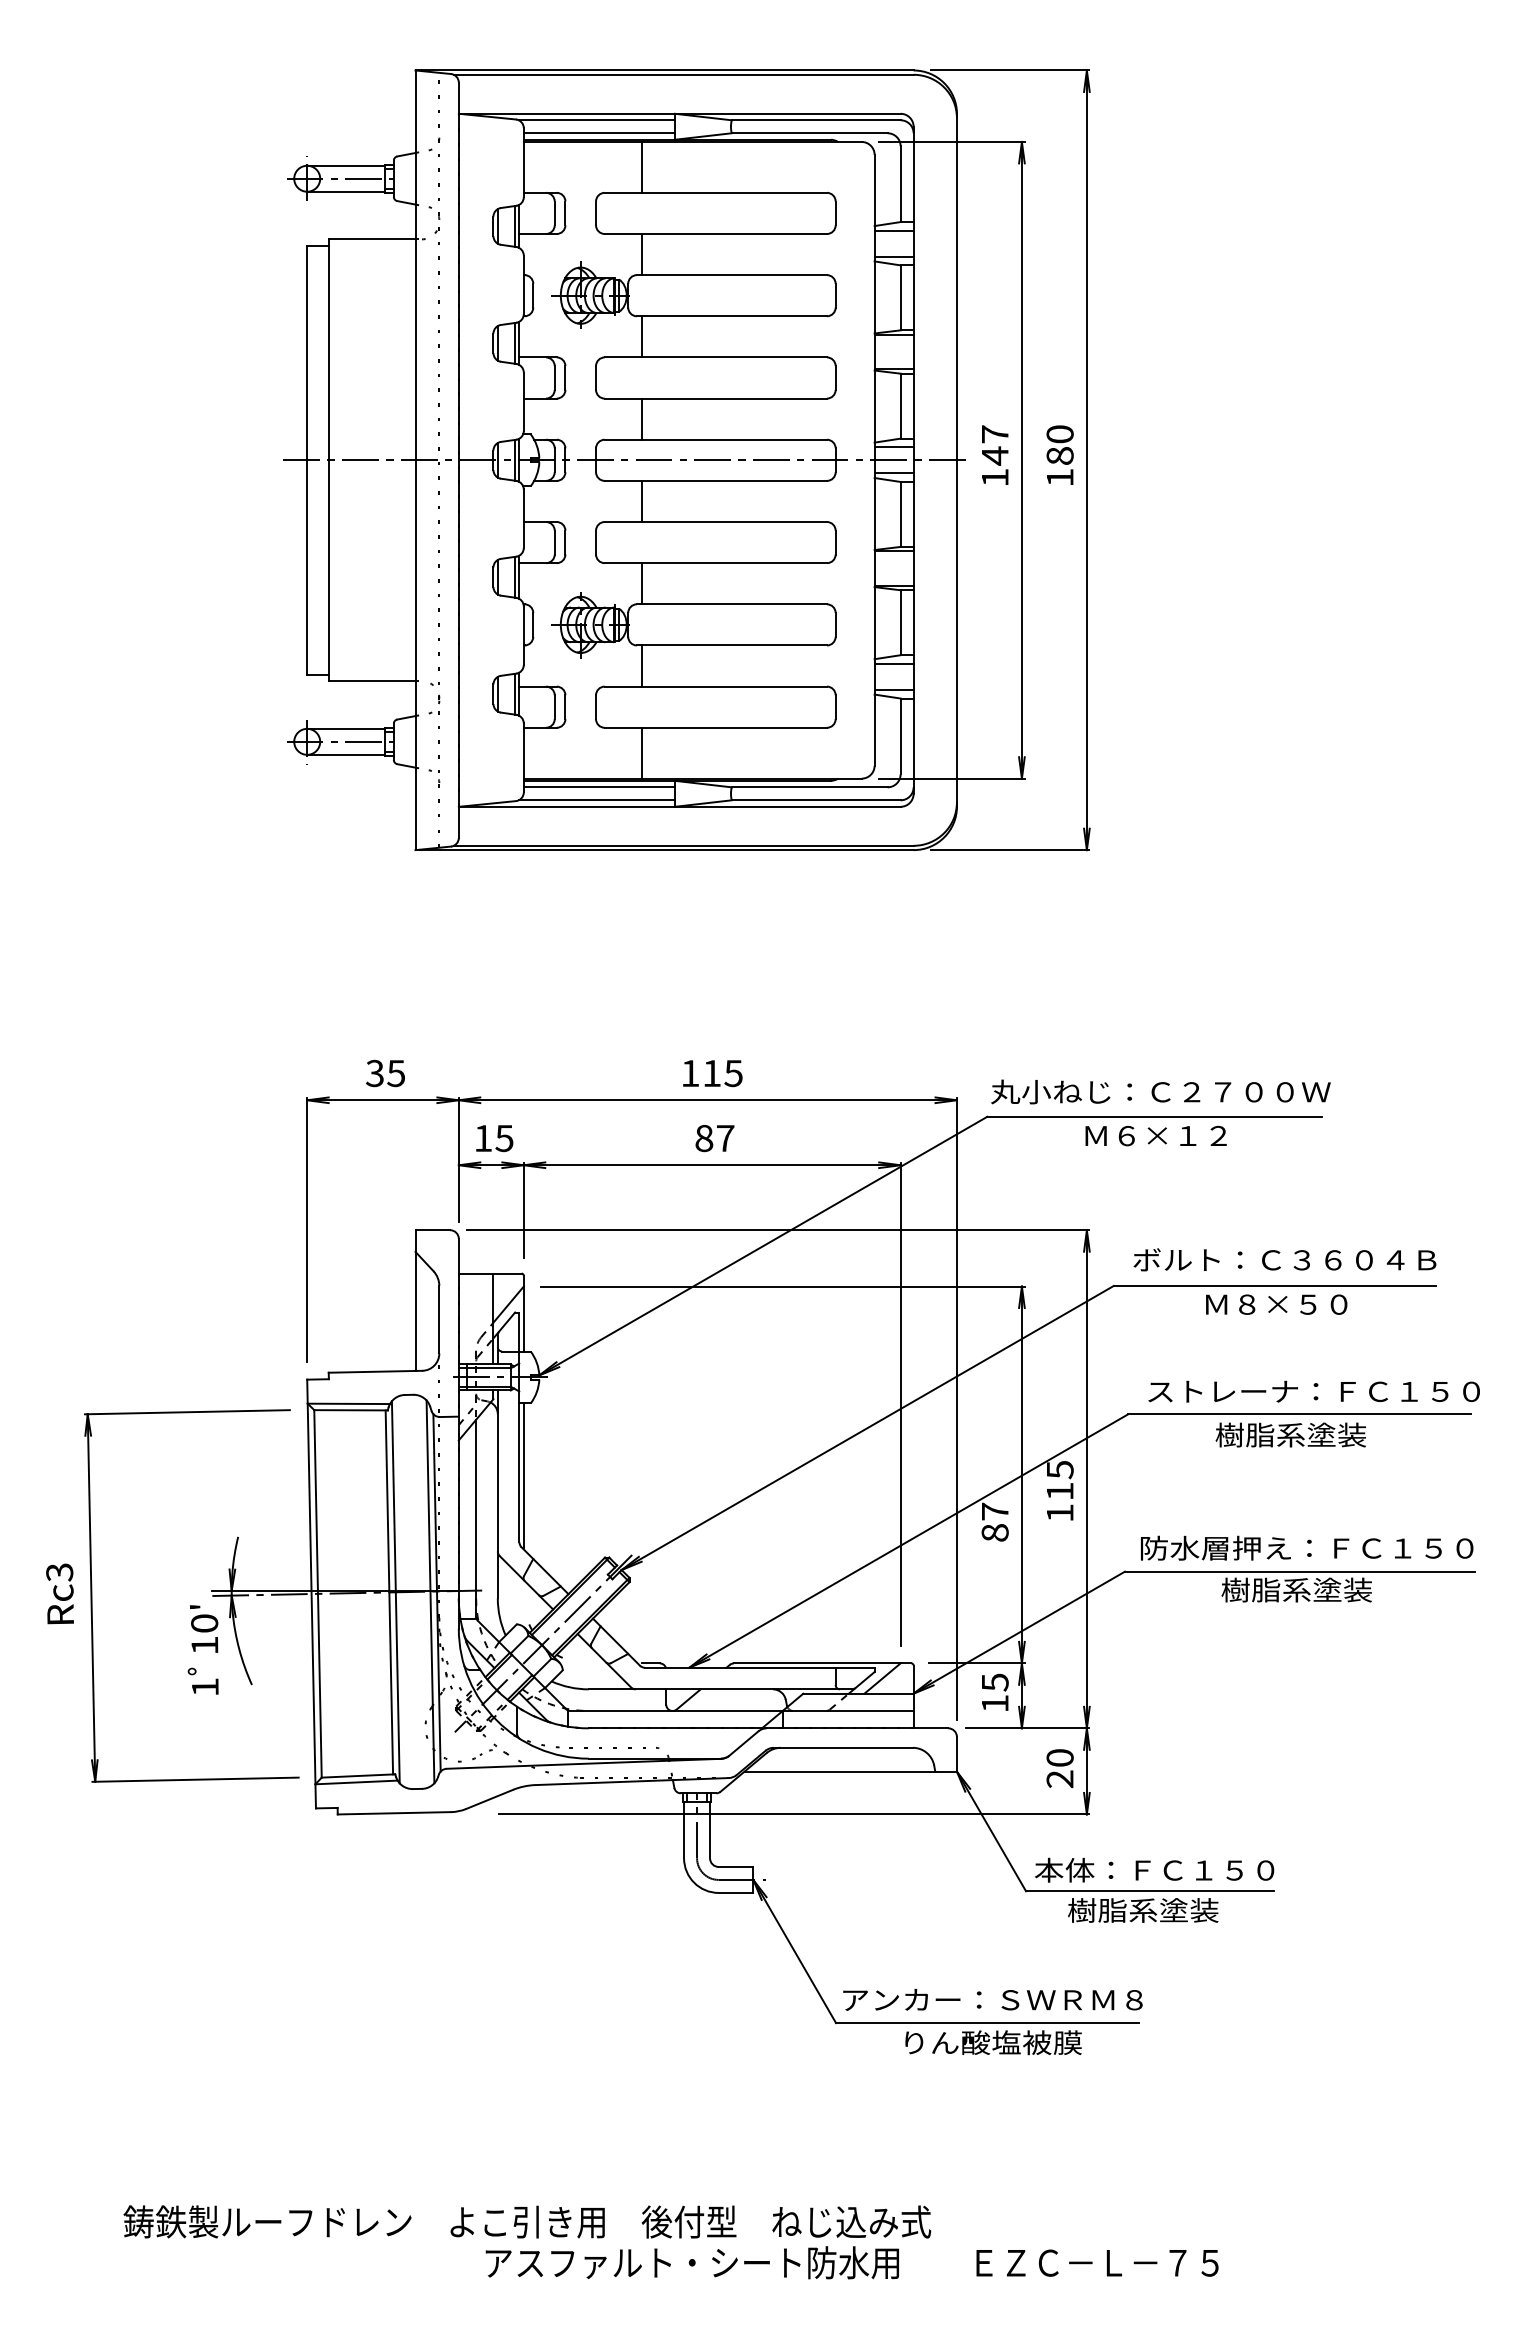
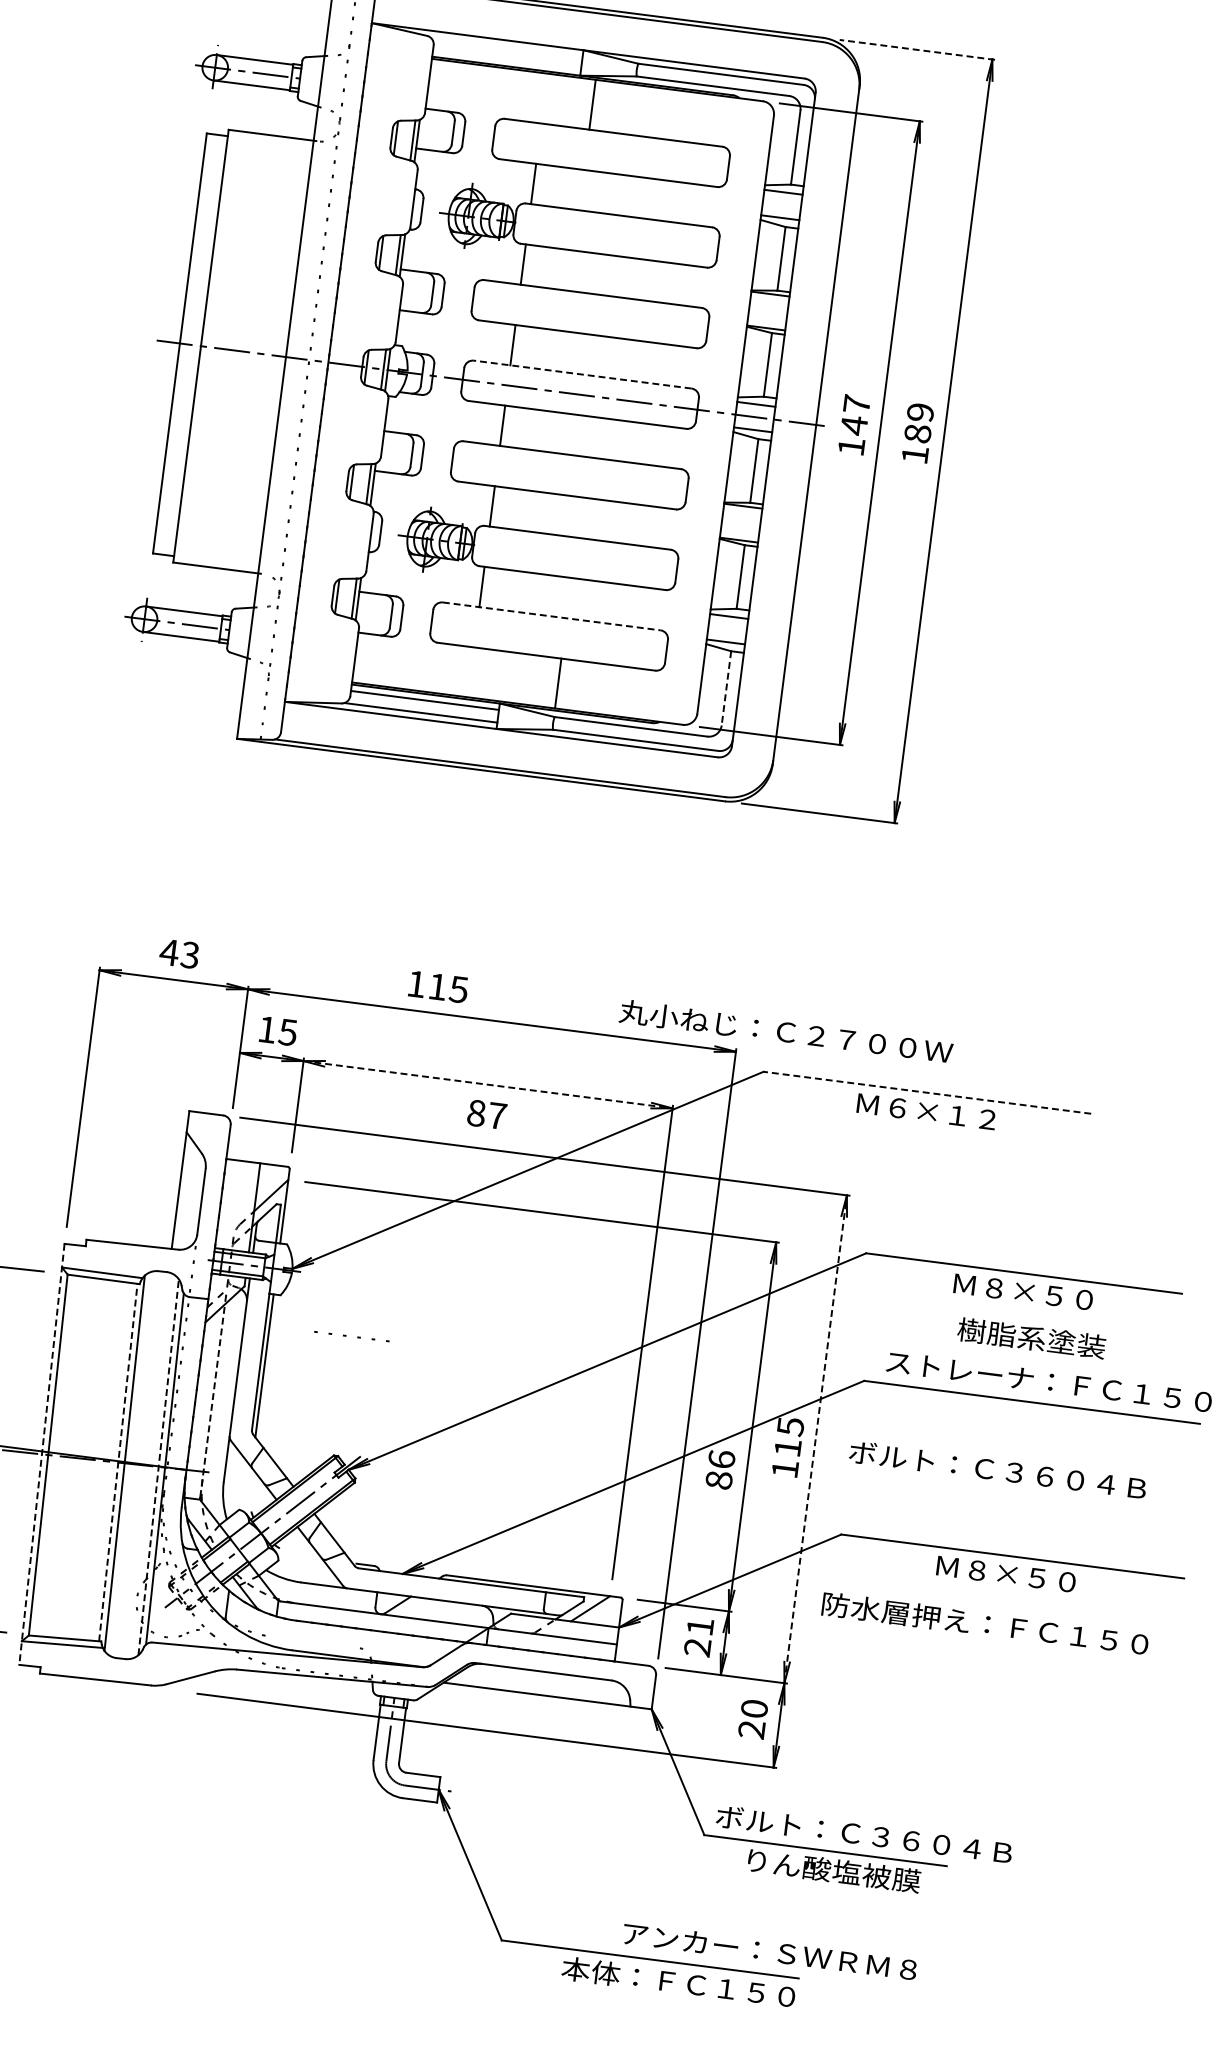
line: (1009, 70) -> (916, 49), solid -> dashed
line: (596, 120) -> (505, 46), removed
line: (598, 133) -> (506, 59), removed
line: (642, 166) -> (593, 103), moved
text: (1059, 434) -> (919, 412), 180 -> 189
line: (715, 439) -> (582, 374), solid -> dashed
line: (716, 686) -> (552, 616), solid -> dashed
line: (900, 736) -> (726, 688), solid -> dashed
line: (642, 752) -> (558, 682), moved
text: (384, 1073) -> (178, 953), 35 -> 43
text: (712, 1073) -> (438, 986), moved
text: (1160, 1091) -> (785, 1031), moved
line: (1154, 1116) -> (927, 1092), solid -> dashed
text: (714, 1138) -> (486, 1114), moved
line: (712, 1165) -> (488, 1084), solid -> dashed
text: (1284, 1259) -> (997, 1469), moved
text: (1290, 1434) -> (1031, 1337), moved
line: (1086, 1478) -> (815, 1438), solid -> dashed
text: (994, 1511) -> (721, 1459), 87 -> 86
line: (476, 1517) -> (213, 1400), solid -> dashed
text: (1307, 1547) -> (985, 1623), moved
text: (1296, 1589) -> (1007, 1573), 樹脂系塗装 -> Ｍ８×５０
line: (389, 1591) -> (118, 1461), solid -> dashed
line: (430, 1591) -> (158, 1466), solid -> dashed
line: (311, 1594) -> (41, 1454), solid -> dashed
text: (994, 1692) -> (698, 1636), 15 -> 21
line: (601, 1747) -> (345, 1335), moved
text: (1185, 1869) -> (863, 1833), 本体：ＦＣ１５０ -> ボルト：Ｃ３６０４Ｂ
text: (1158, 1910) -> (831, 1870), 樹脂系塗装 -> りん酸塩被膜
text: (992, 1999) -> (769, 1951), moved
text: (1018, 2042) -> (678, 1982), りん酸塩被膜 -> 本体：ＦＣ１５０

